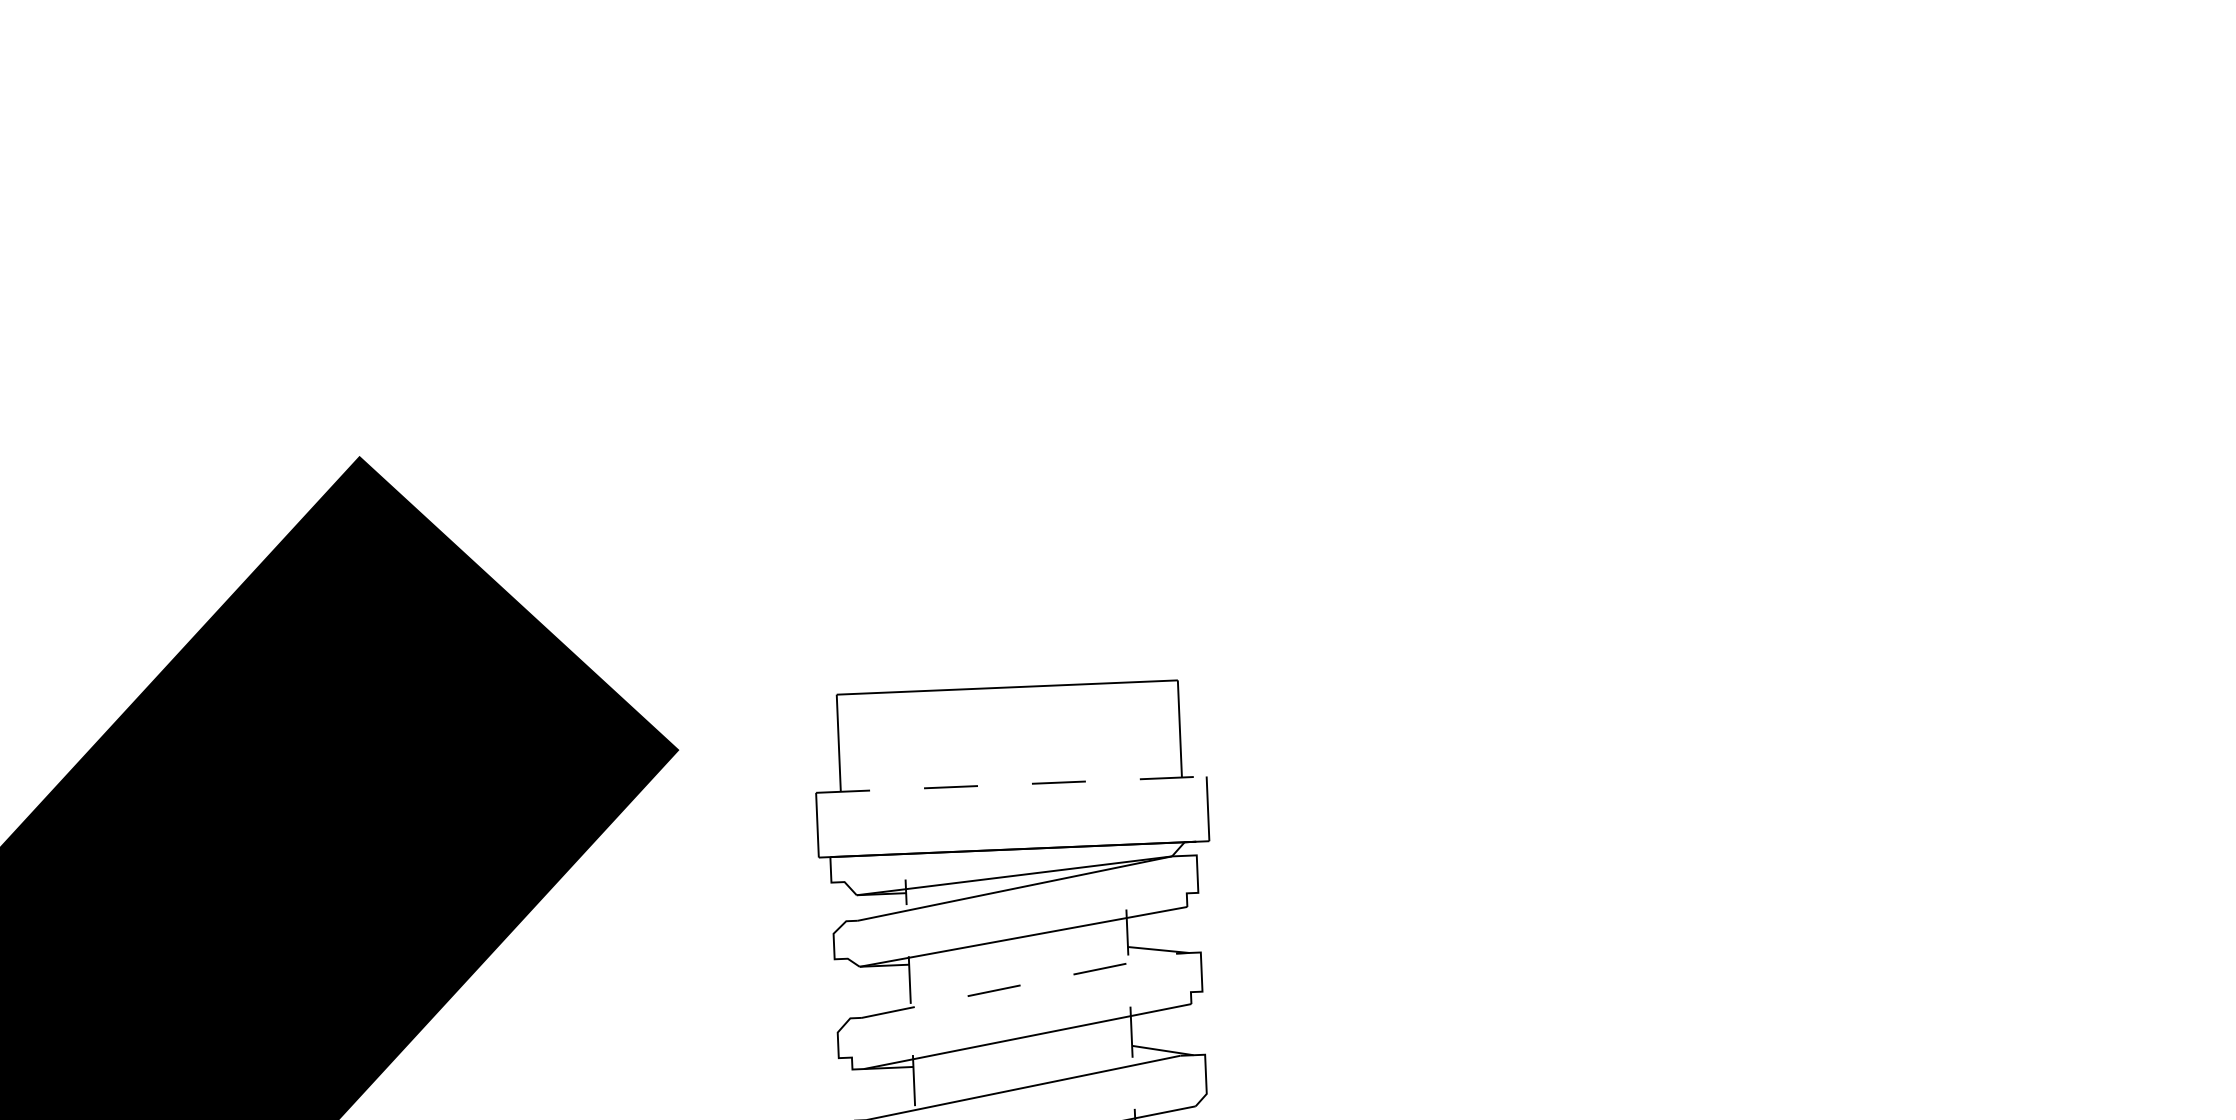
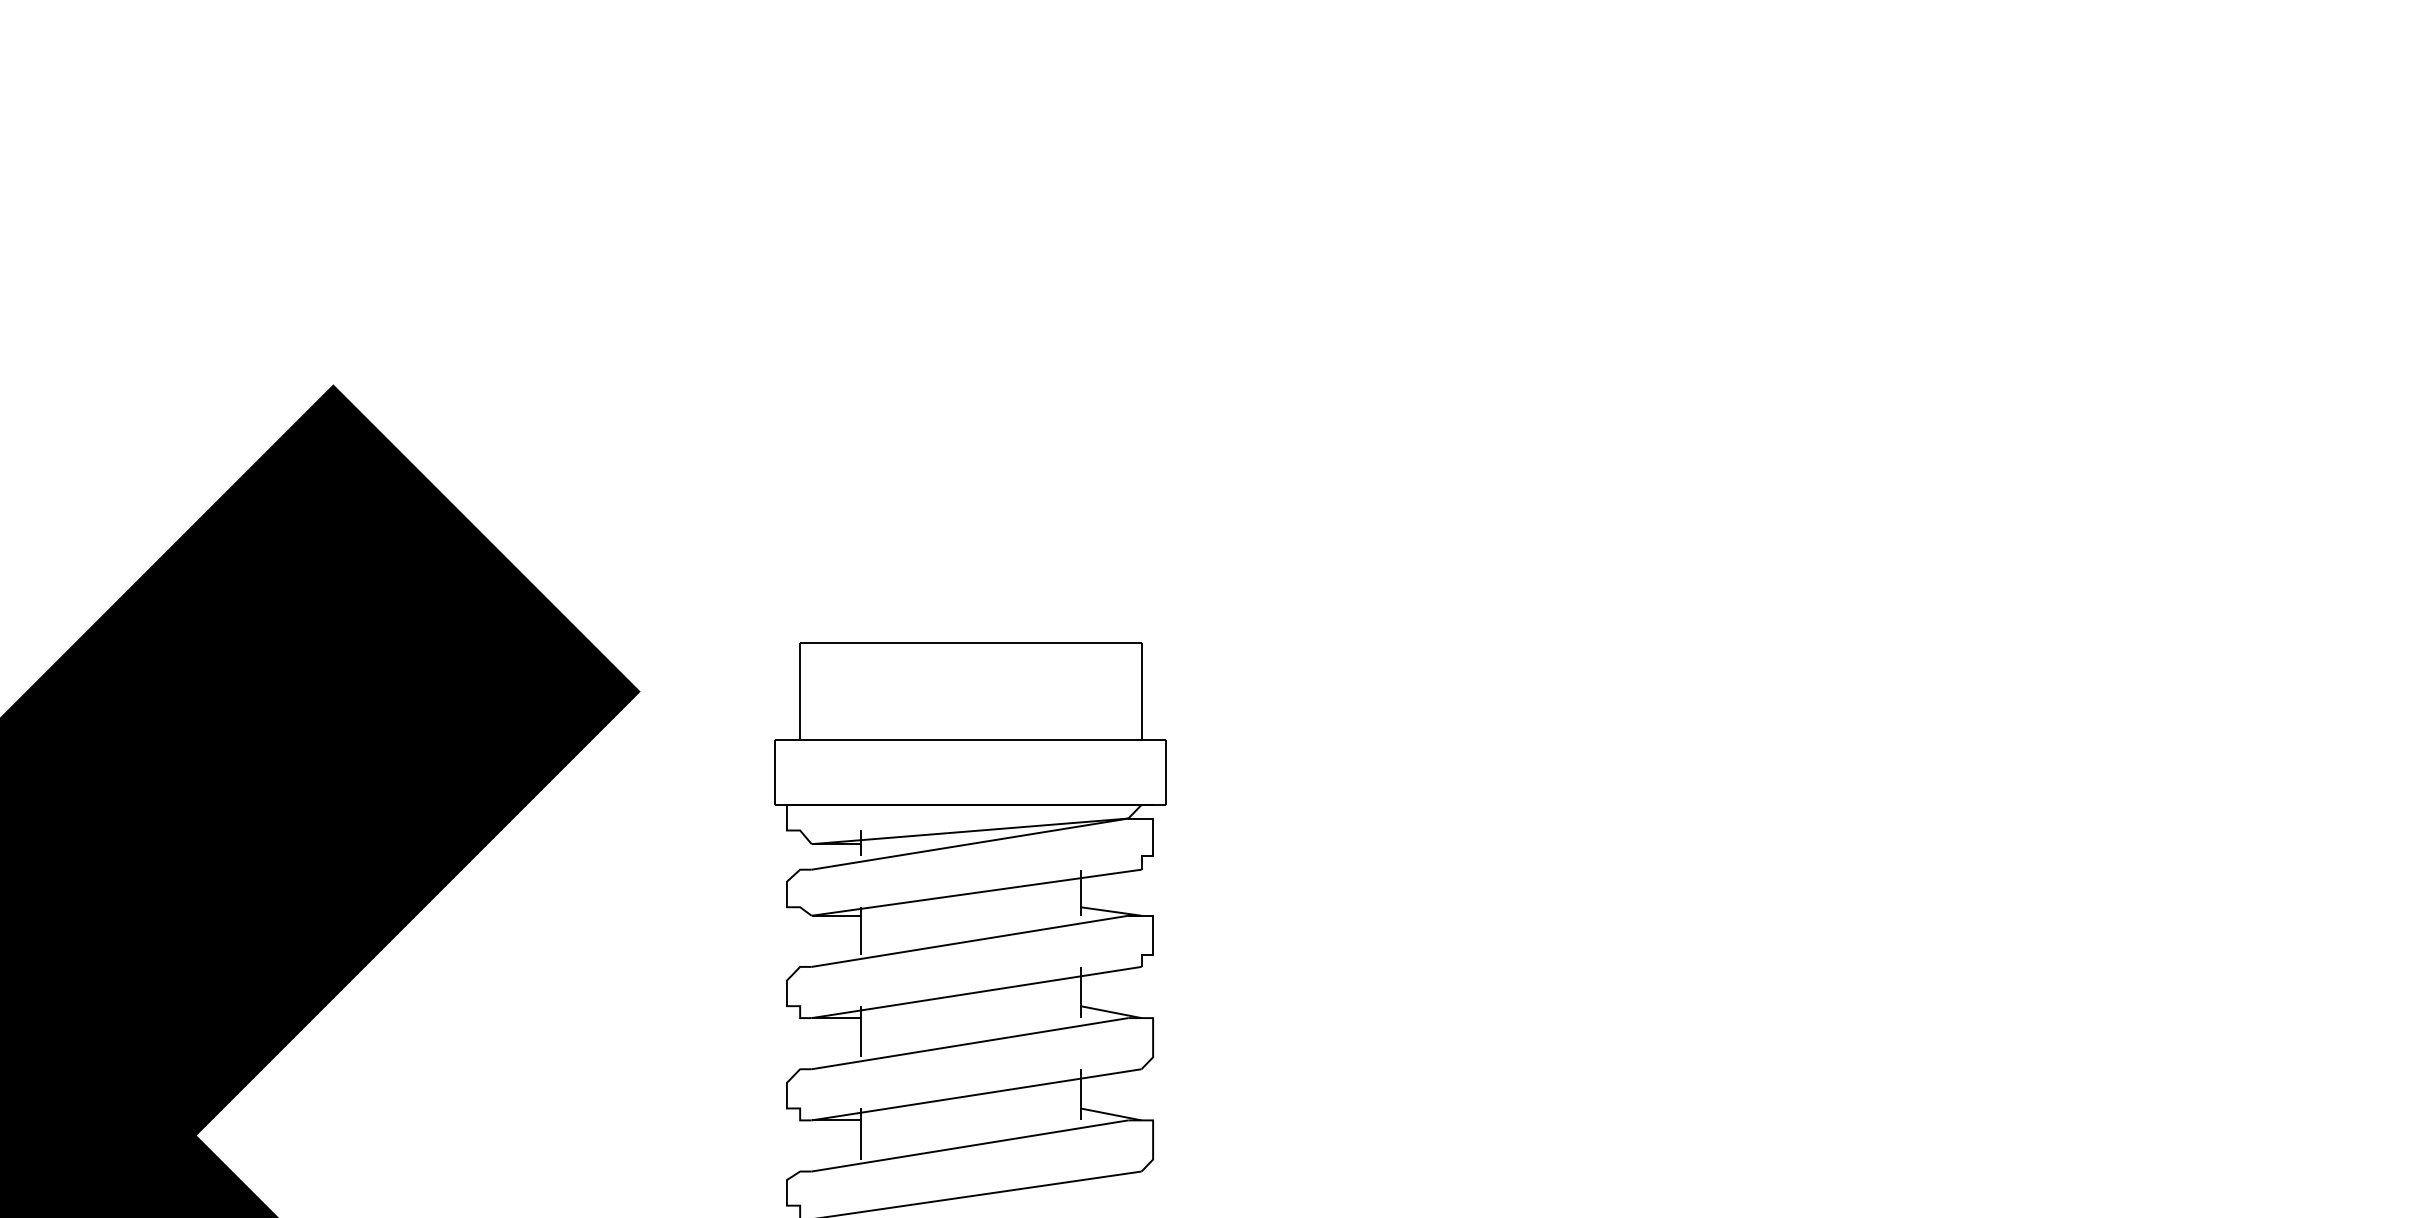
line: (1012, 784) -> (971, 740), dashed -> solid
line: (1019, 985) -> (970, 941), dashed -> solid

